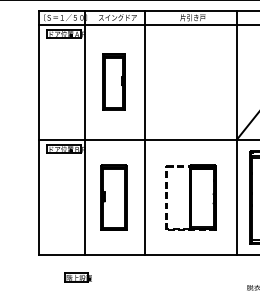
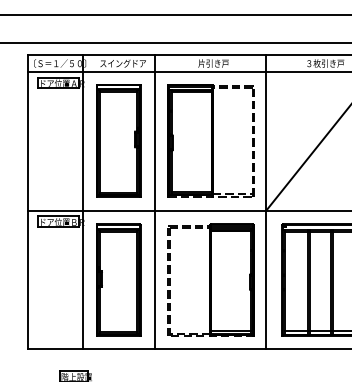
part: (113, 81) -> (118, 140), size x1.67
part: (190, 81) -> (210, 140), added
part: (113, 197) -> (118, 279), size x1.43
part: (190, 197) -> (210, 279), size x1.43

